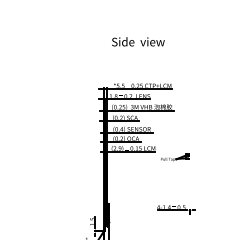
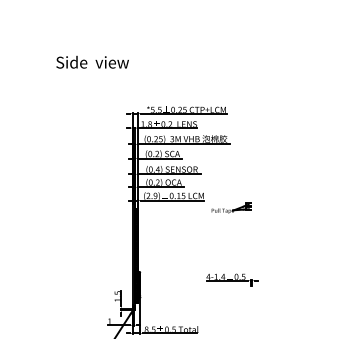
text: (138, 41) -> (92, 61), moved

